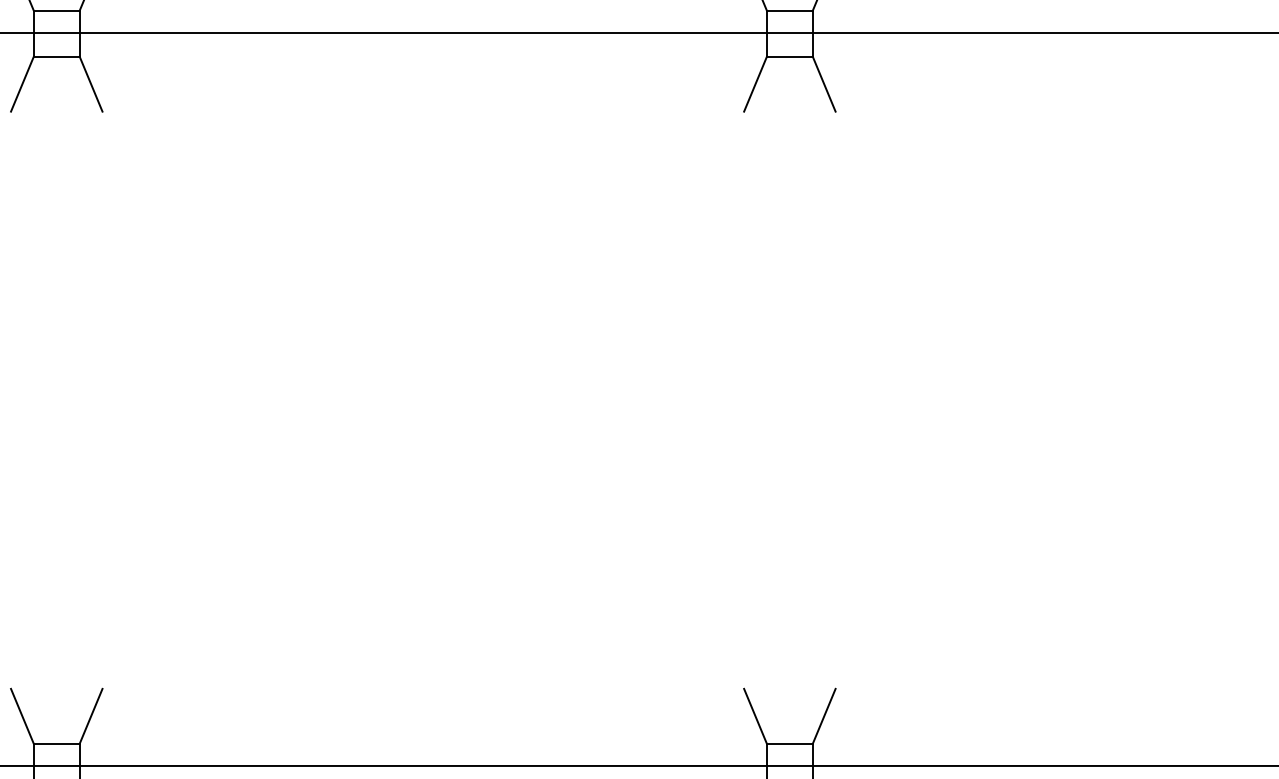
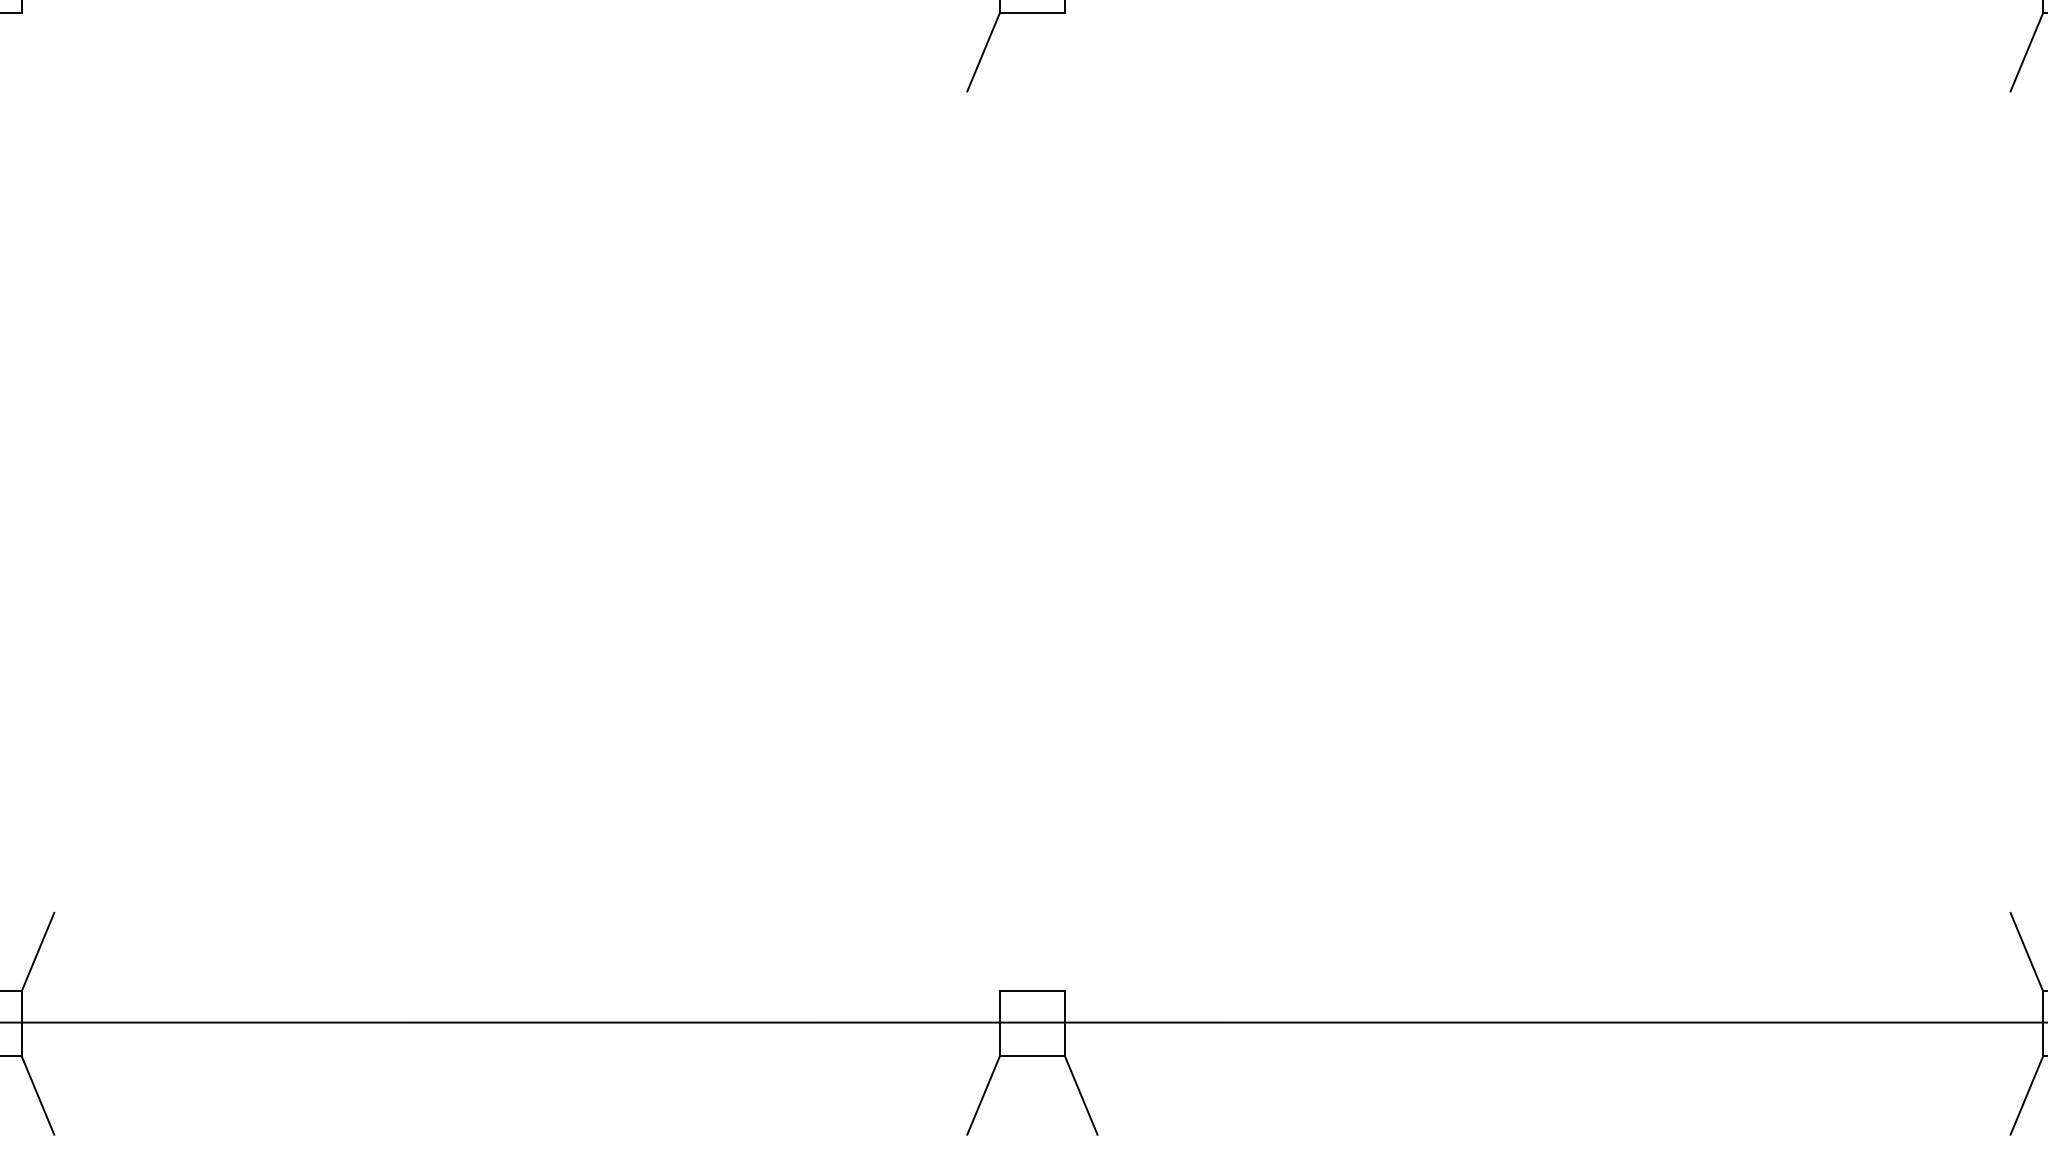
line: (90, 84) -> (37, 52), removed
line: (824, 84) -> (1081, 52), removed
line: (755, 716) -> (983, 951), removed
line: (824, 716) -> (1081, 951), removed

